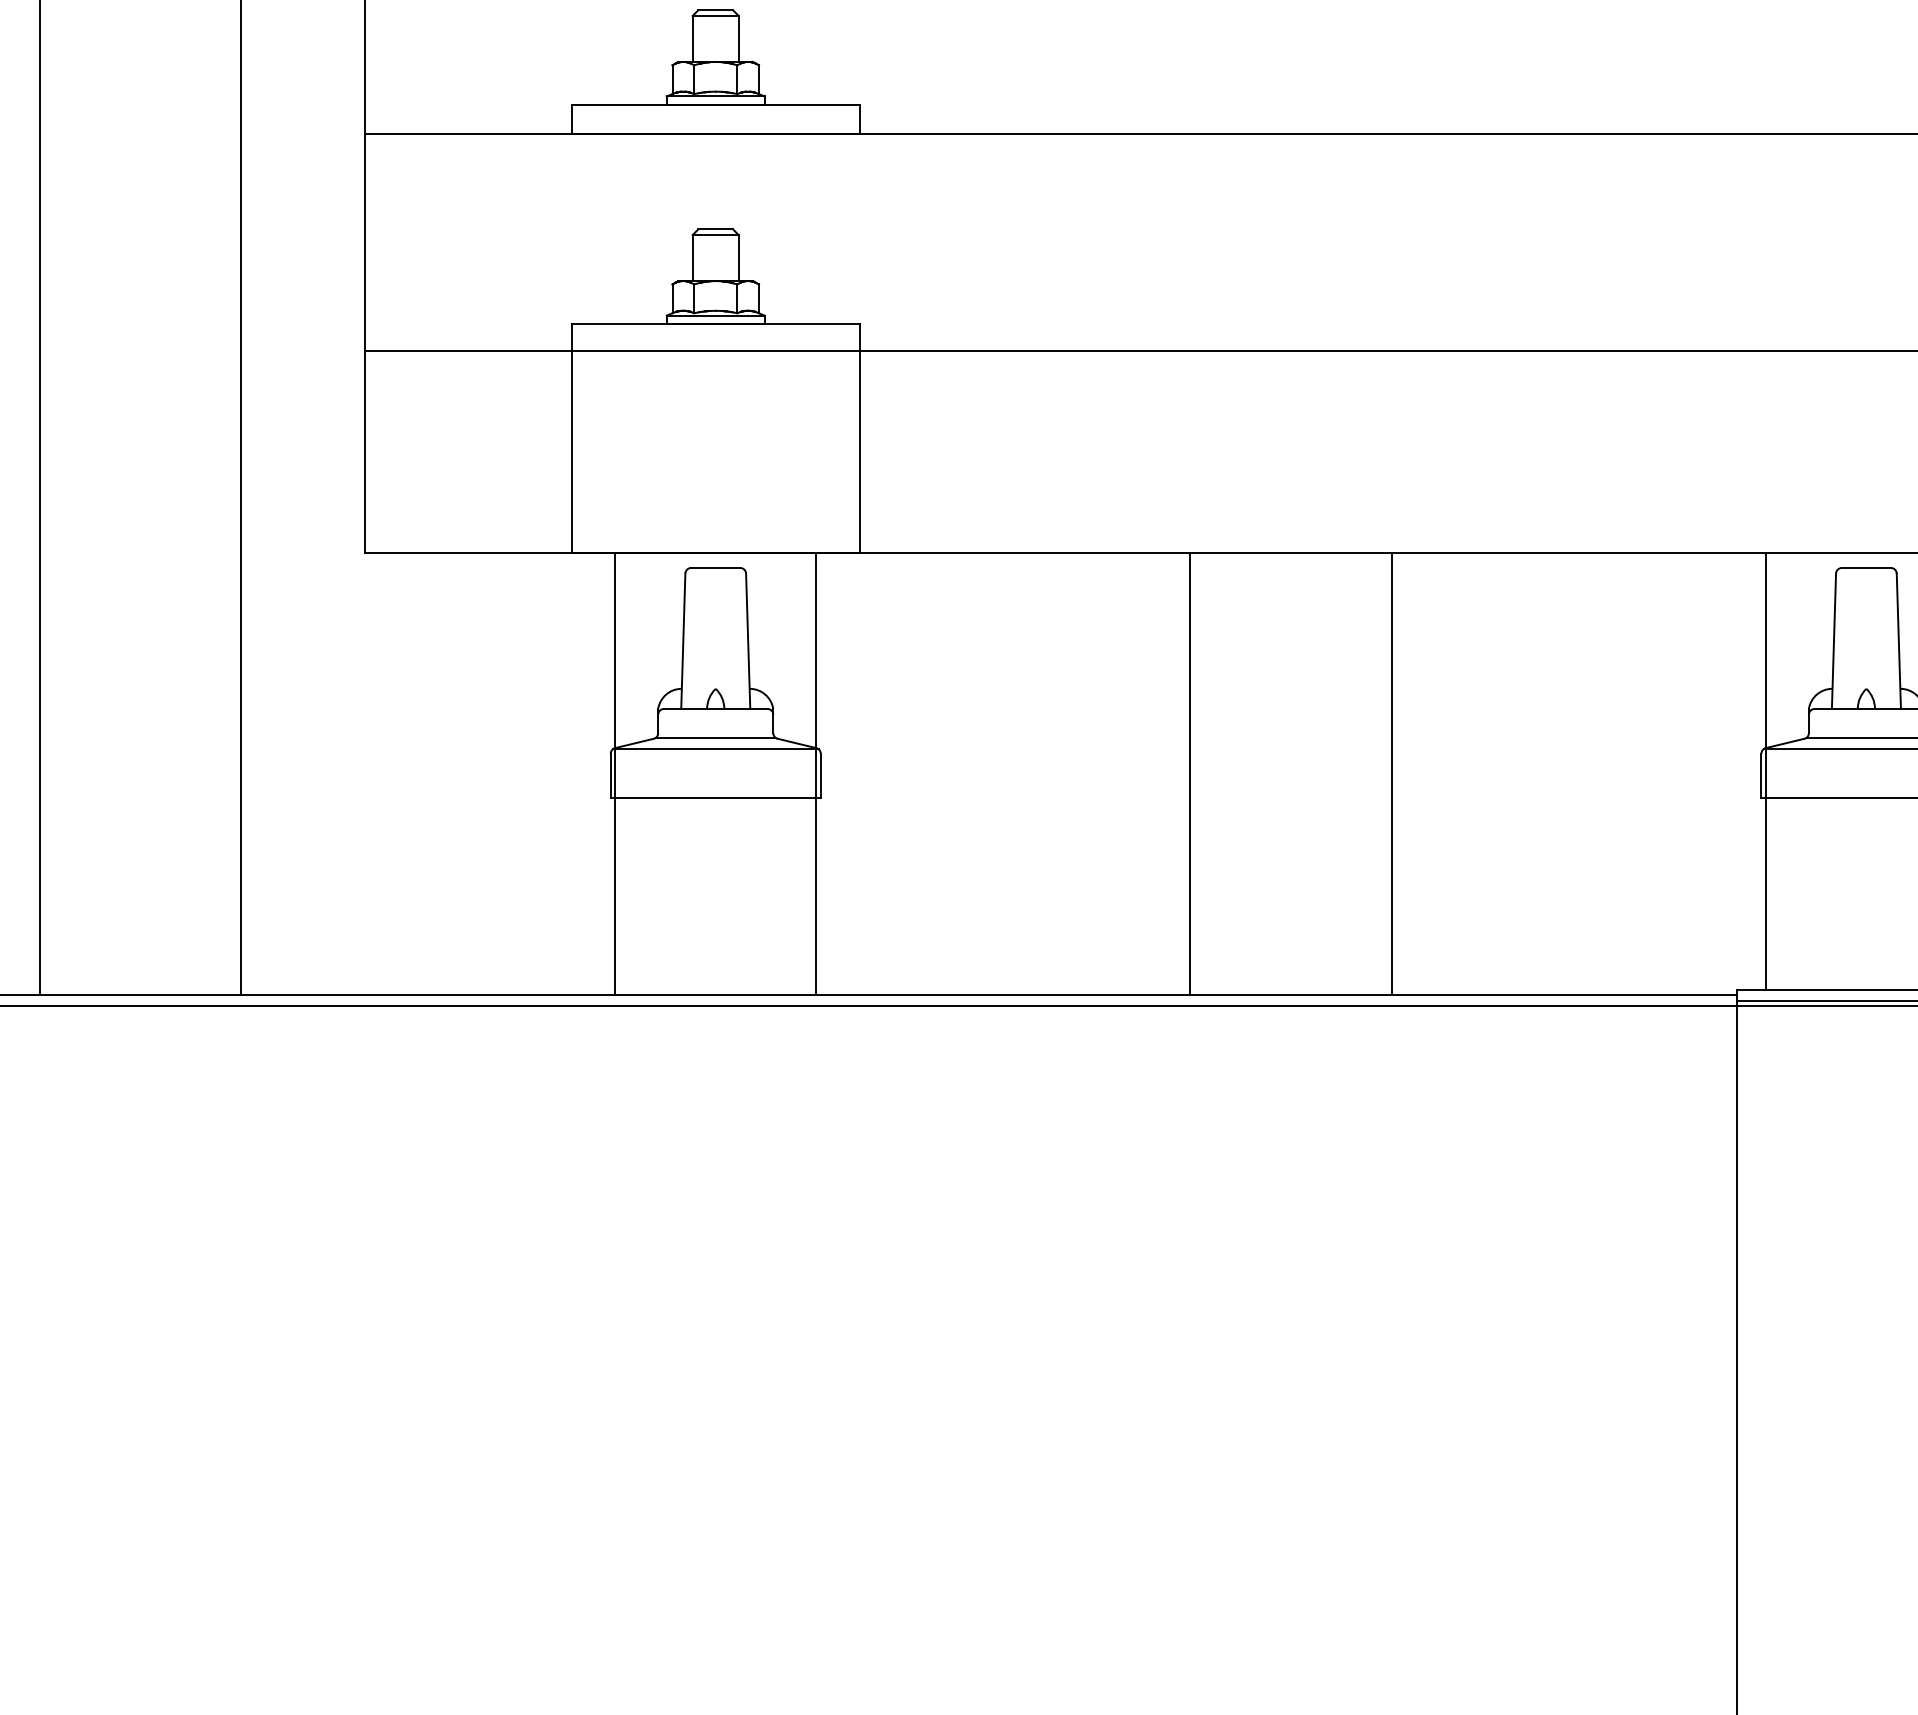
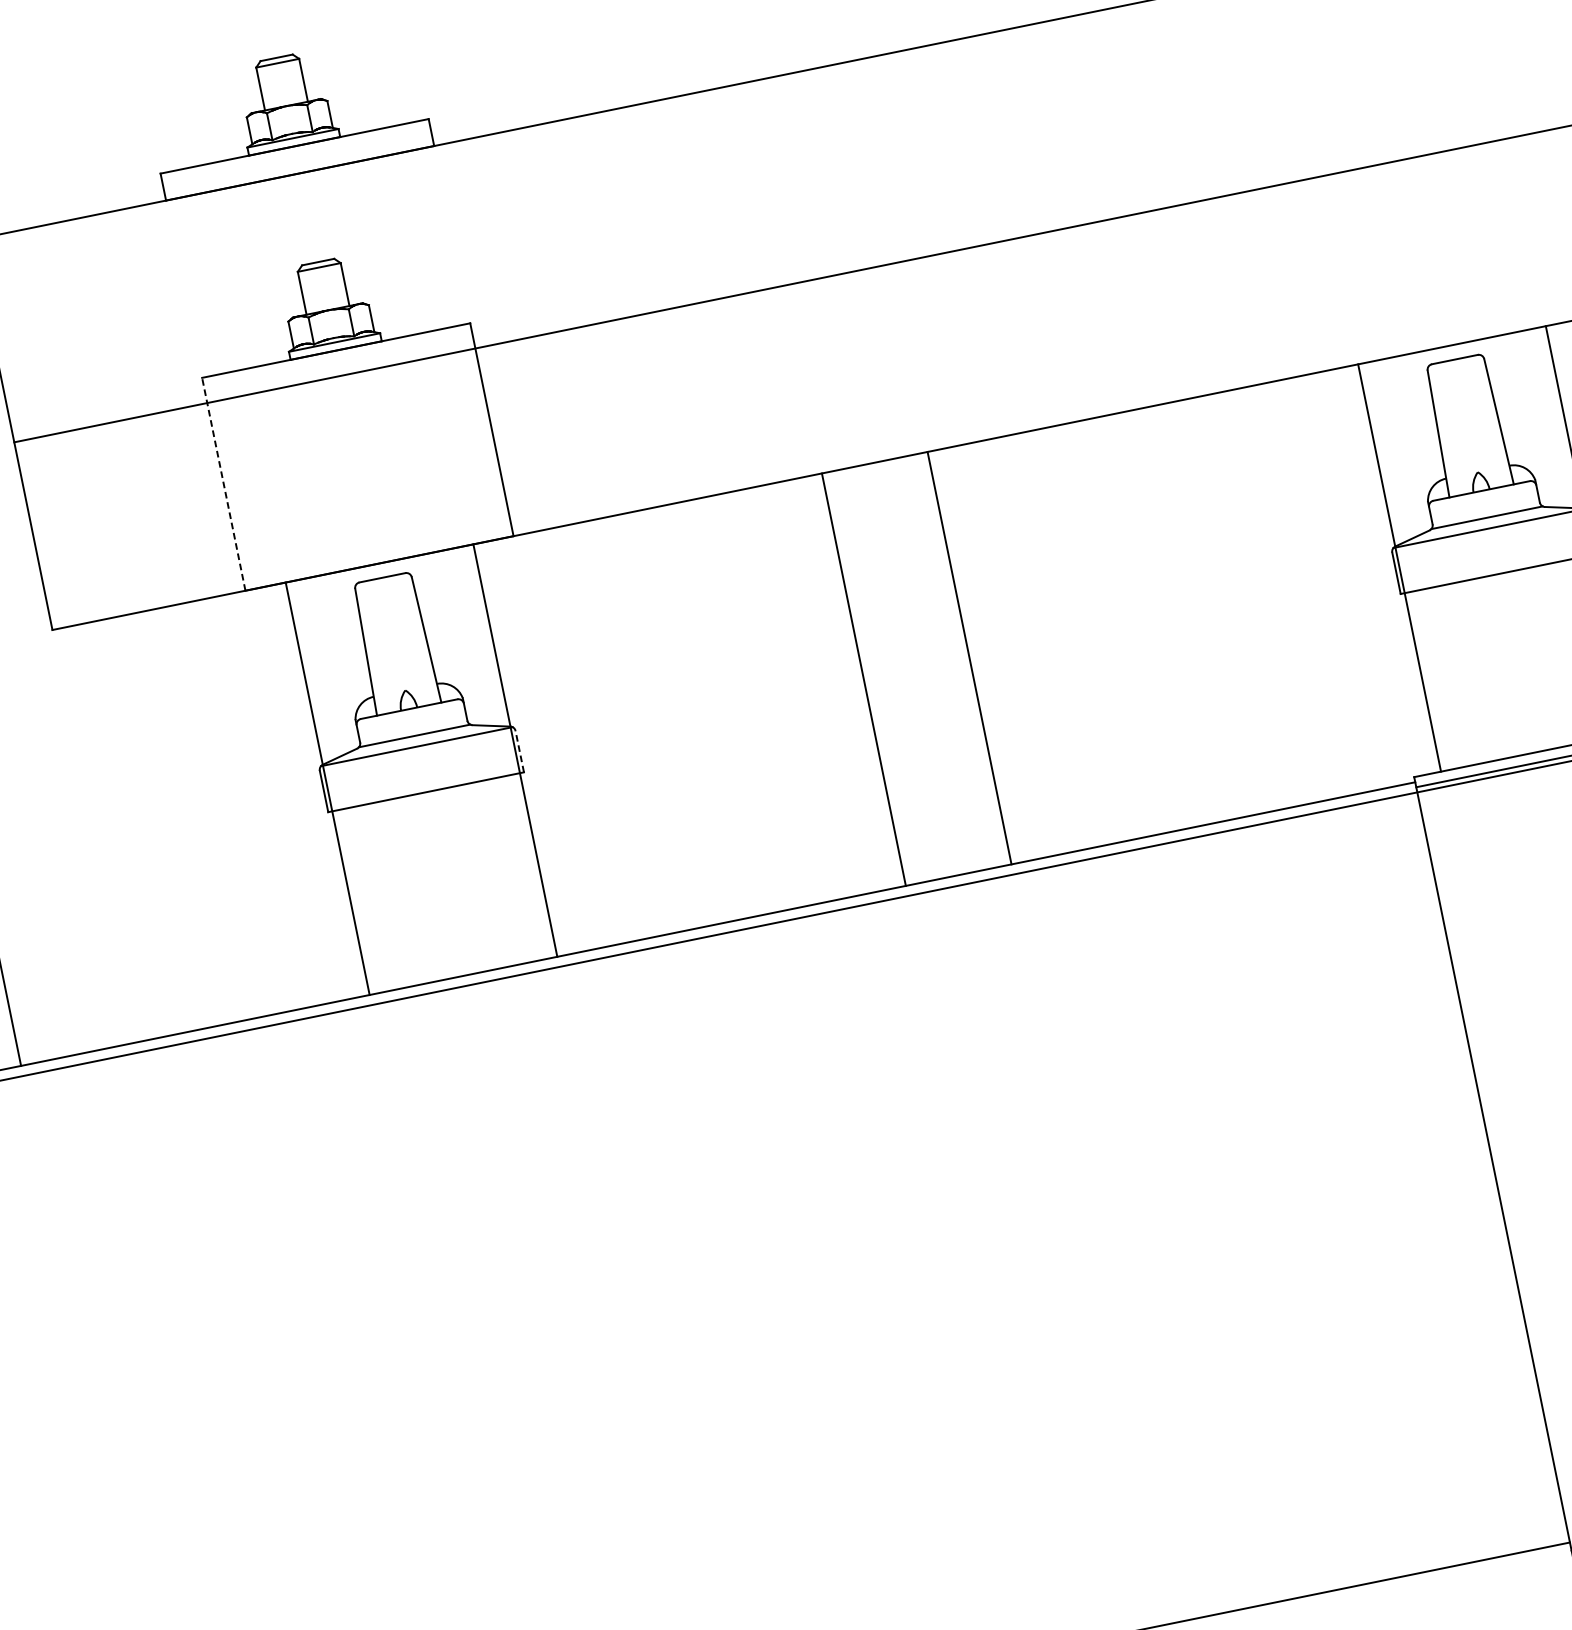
line: (571, 437) -> (223, 483), solid -> dashed
line: (1391, 773) -> (969, 657), moved
line: (820, 775) -> (519, 751), solid -> dashed

